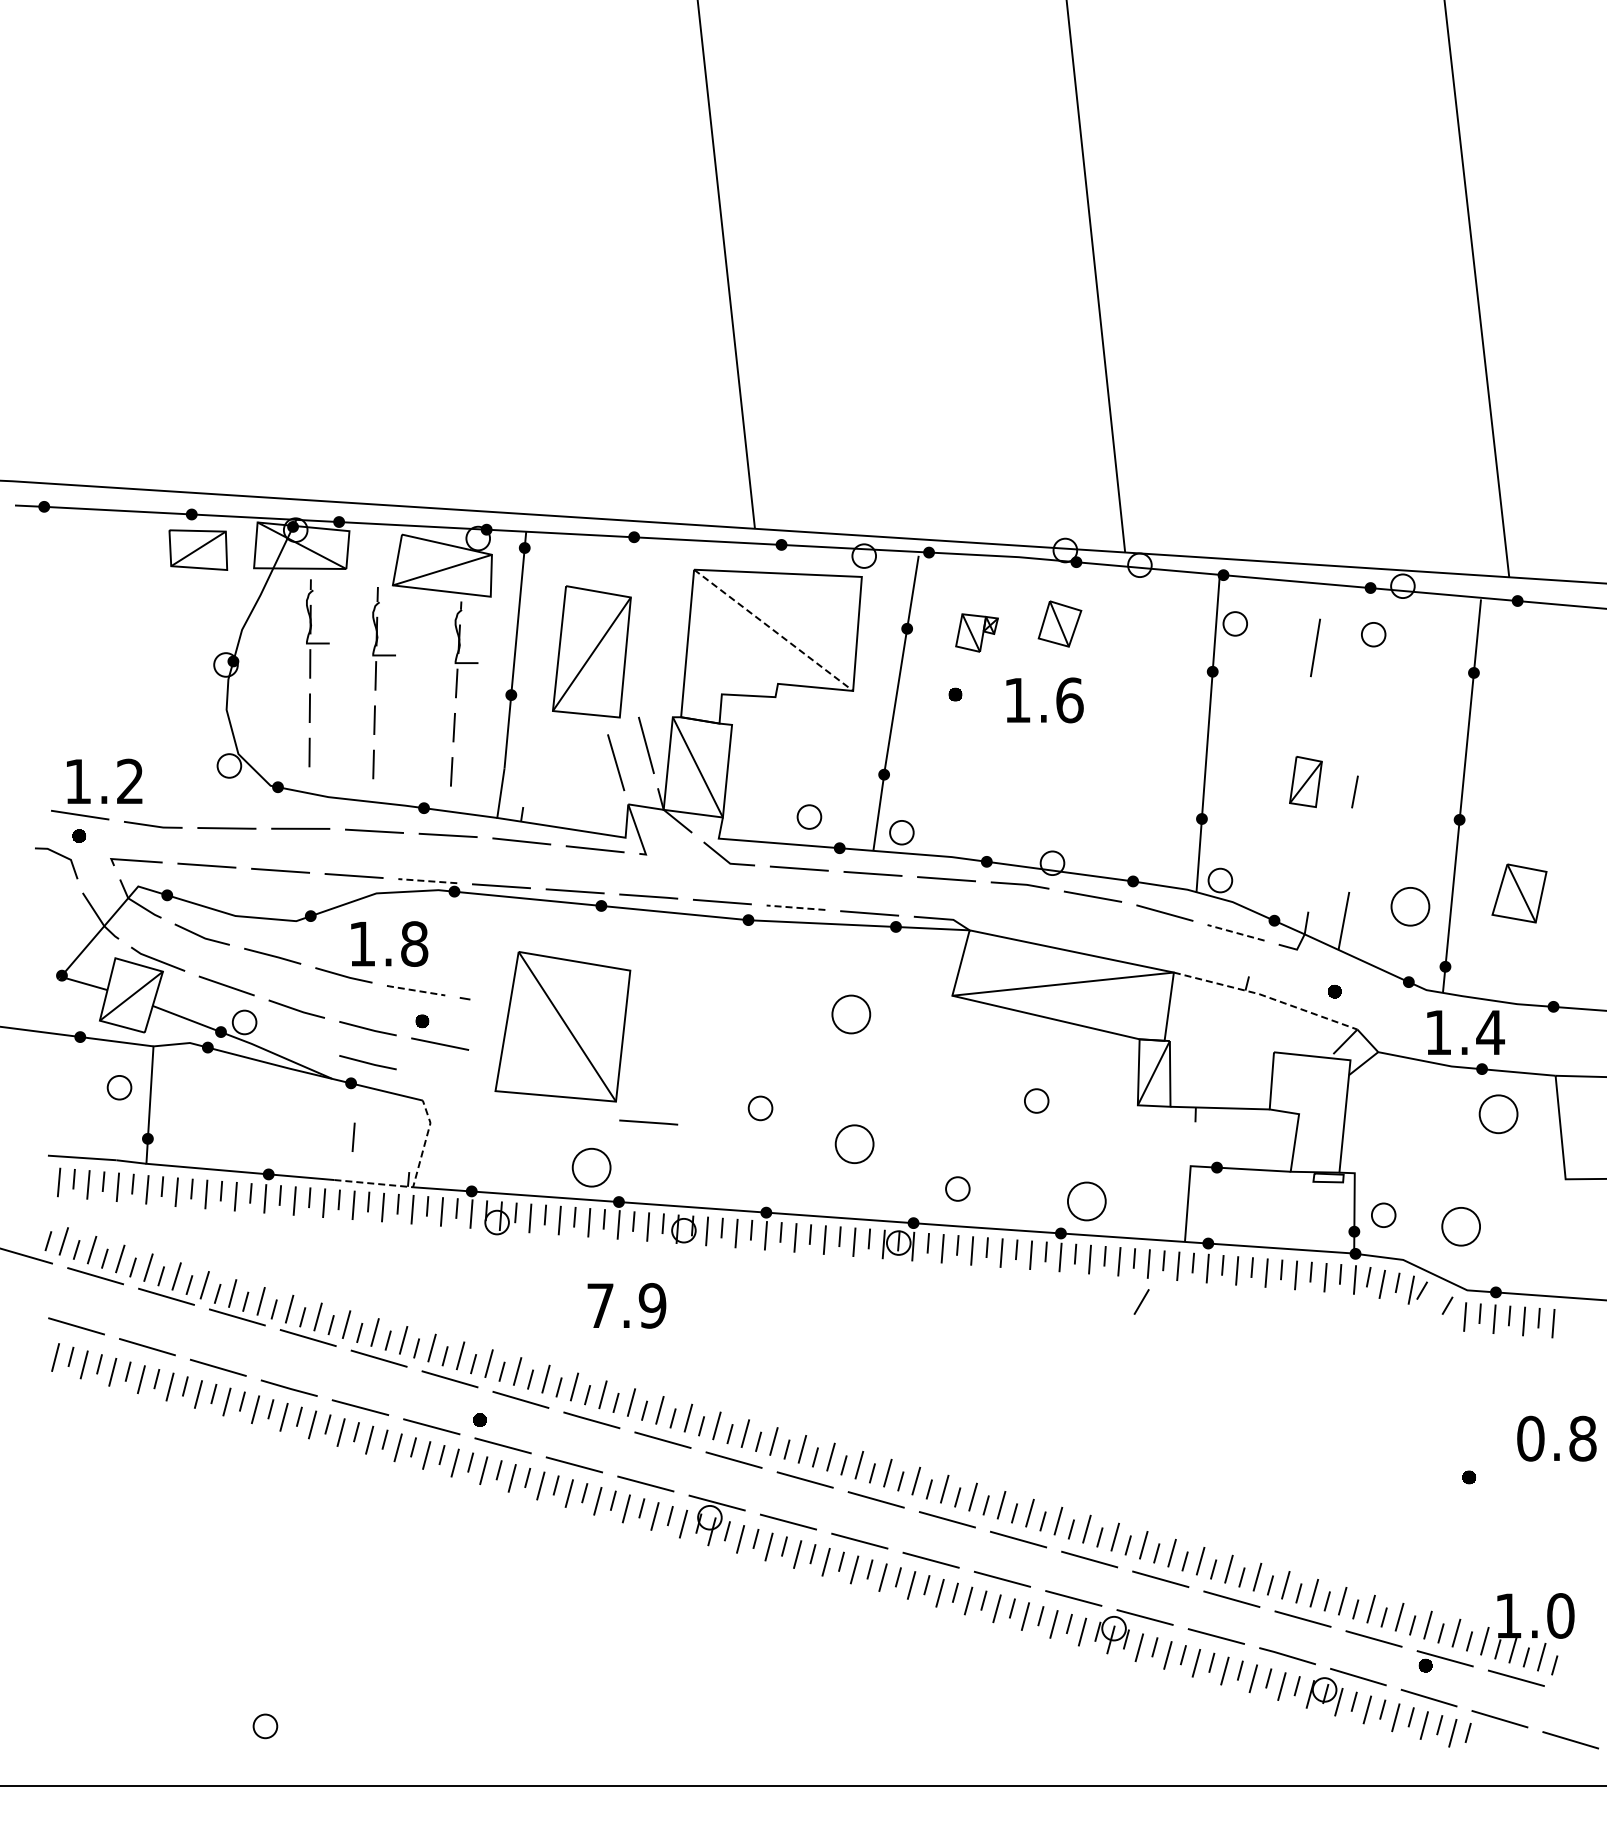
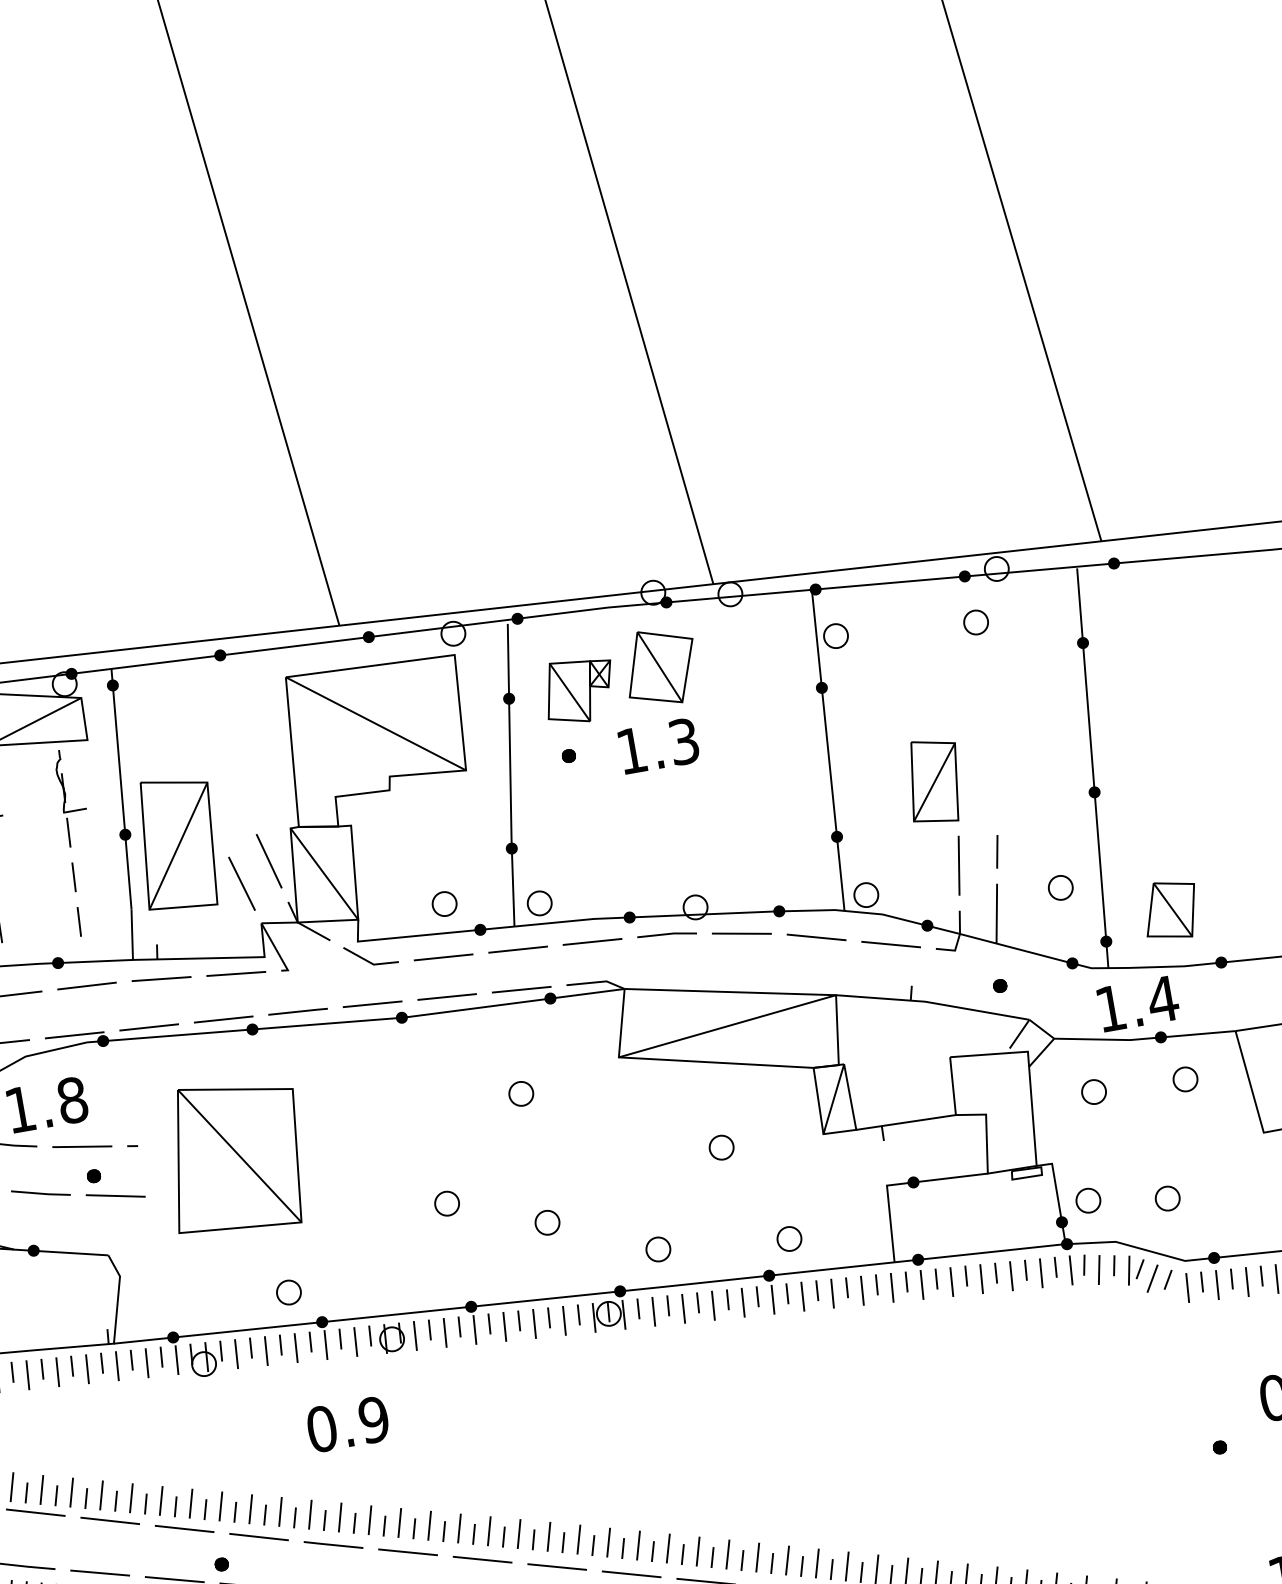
part: (1059, 623) -> (660, 666), size x1.67
line: (773, 630) -> (375, 724), dashed -> solid
part: (976, 632) -> (579, 690), size x1.67
line: (1315, 647) -> (959, 865), moved
part: (591, 651) -> (177, 843), moved
text: (1069, 700) -> (683, 741), 1.6 -> 1.3
part: (1305, 781) -> (933, 781), size x1.67
line: (1354, 791) -> (996, 851), moved
line: (427, 881) -> (74, 1035), dashed -> solid
part: (1519, 893) -> (1170, 910), moved
part: (1410, 906) -> (1060, 887), size x0.62
line: (795, 907) -> (446, 996), dashed -> solid
line: (1236, 932) -> (891, 944), dashed -> solid
line: (415, 990) -> (81, 1146), dashed -> solid
line: (1266, 996) -> (932, 1002), dashed -> solid
part: (851, 1014) -> (521, 1093), size x0.62
line: (367, 1062) -> (46, 1227), removed
part: (1407, 1110) -> (1093, 1091), added
part: (1498, 1113) -> (1185, 1078), size x0.62
line: (648, 1122) -> (337, 1237), removed
line: (353, 1136) -> (45, 1303), removed
part: (854, 1143) -> (547, 1222), size x0.62
part: (591, 1167) -> (288, 1292), size x0.62
line: (414, 1181) -> (114, 1337), dashed -> solid
part: (1086, 1200) -> (788, 1238), size x0.62
part: (1460, 1226) -> (1167, 1198), size x0.62
line: (1141, 1301) -> (1152, 1278), moved
text: (600, 1305) -> (321, 1428), 7.9 -> 0.9

